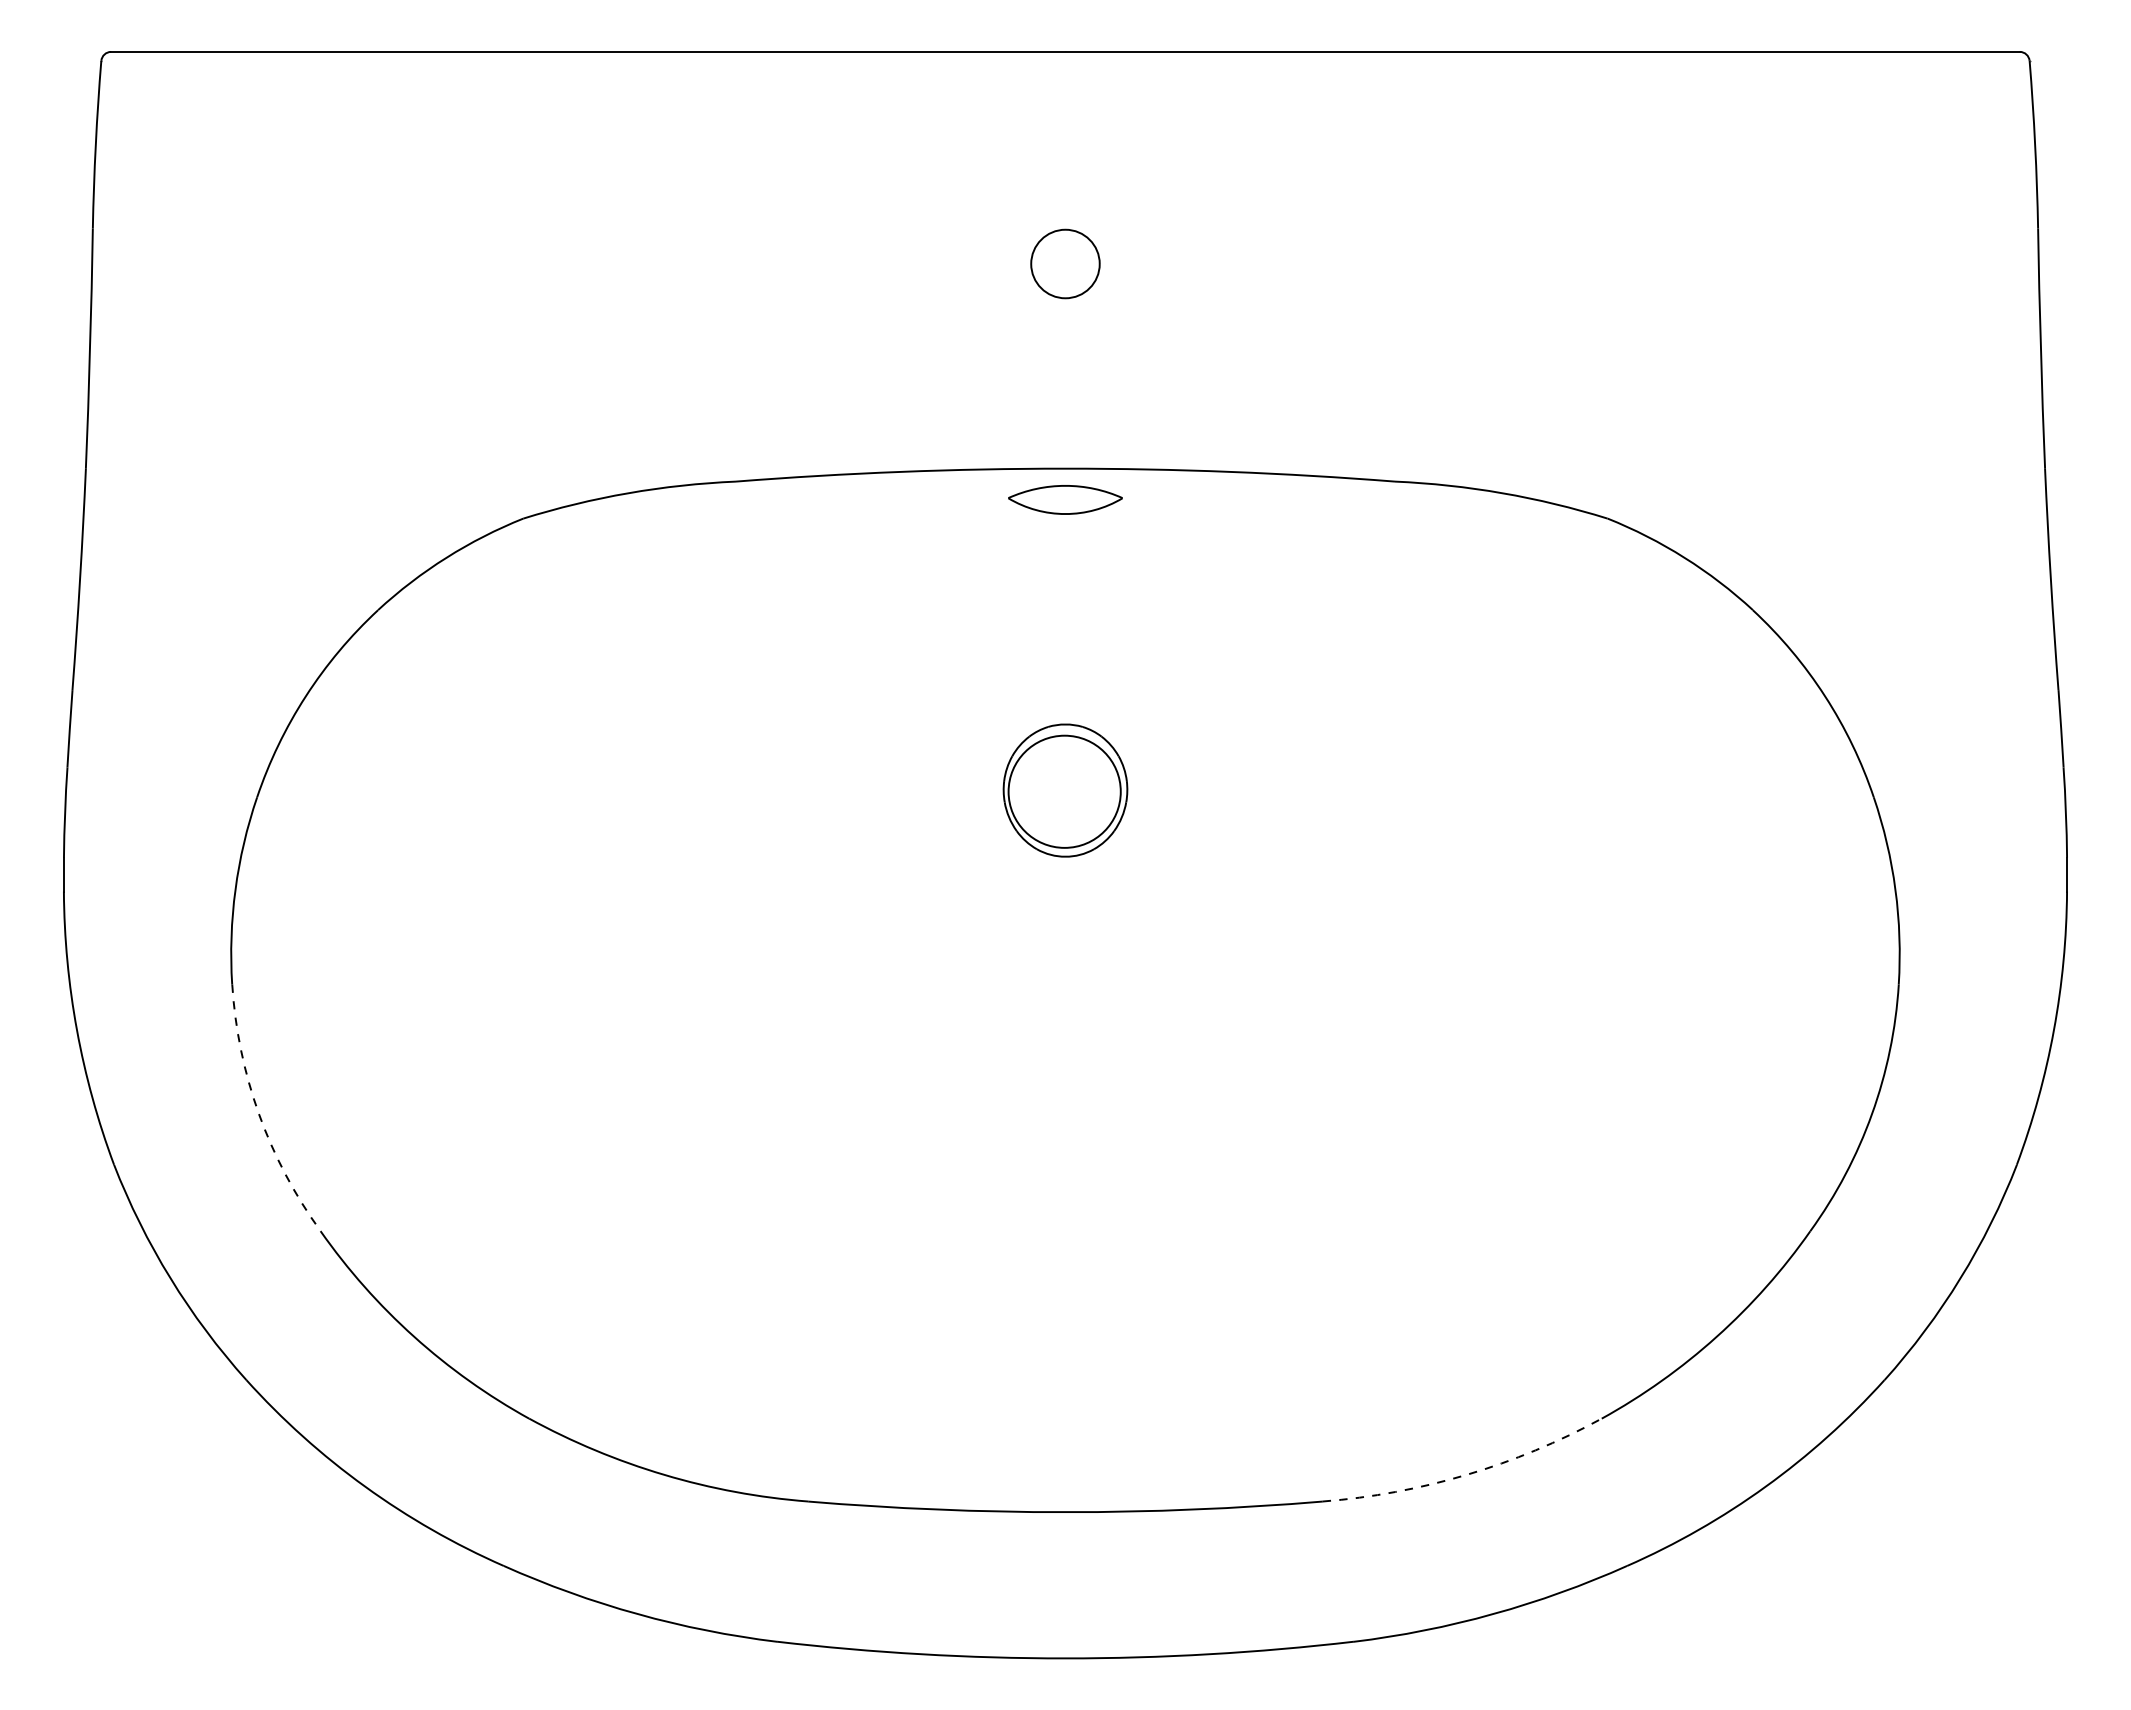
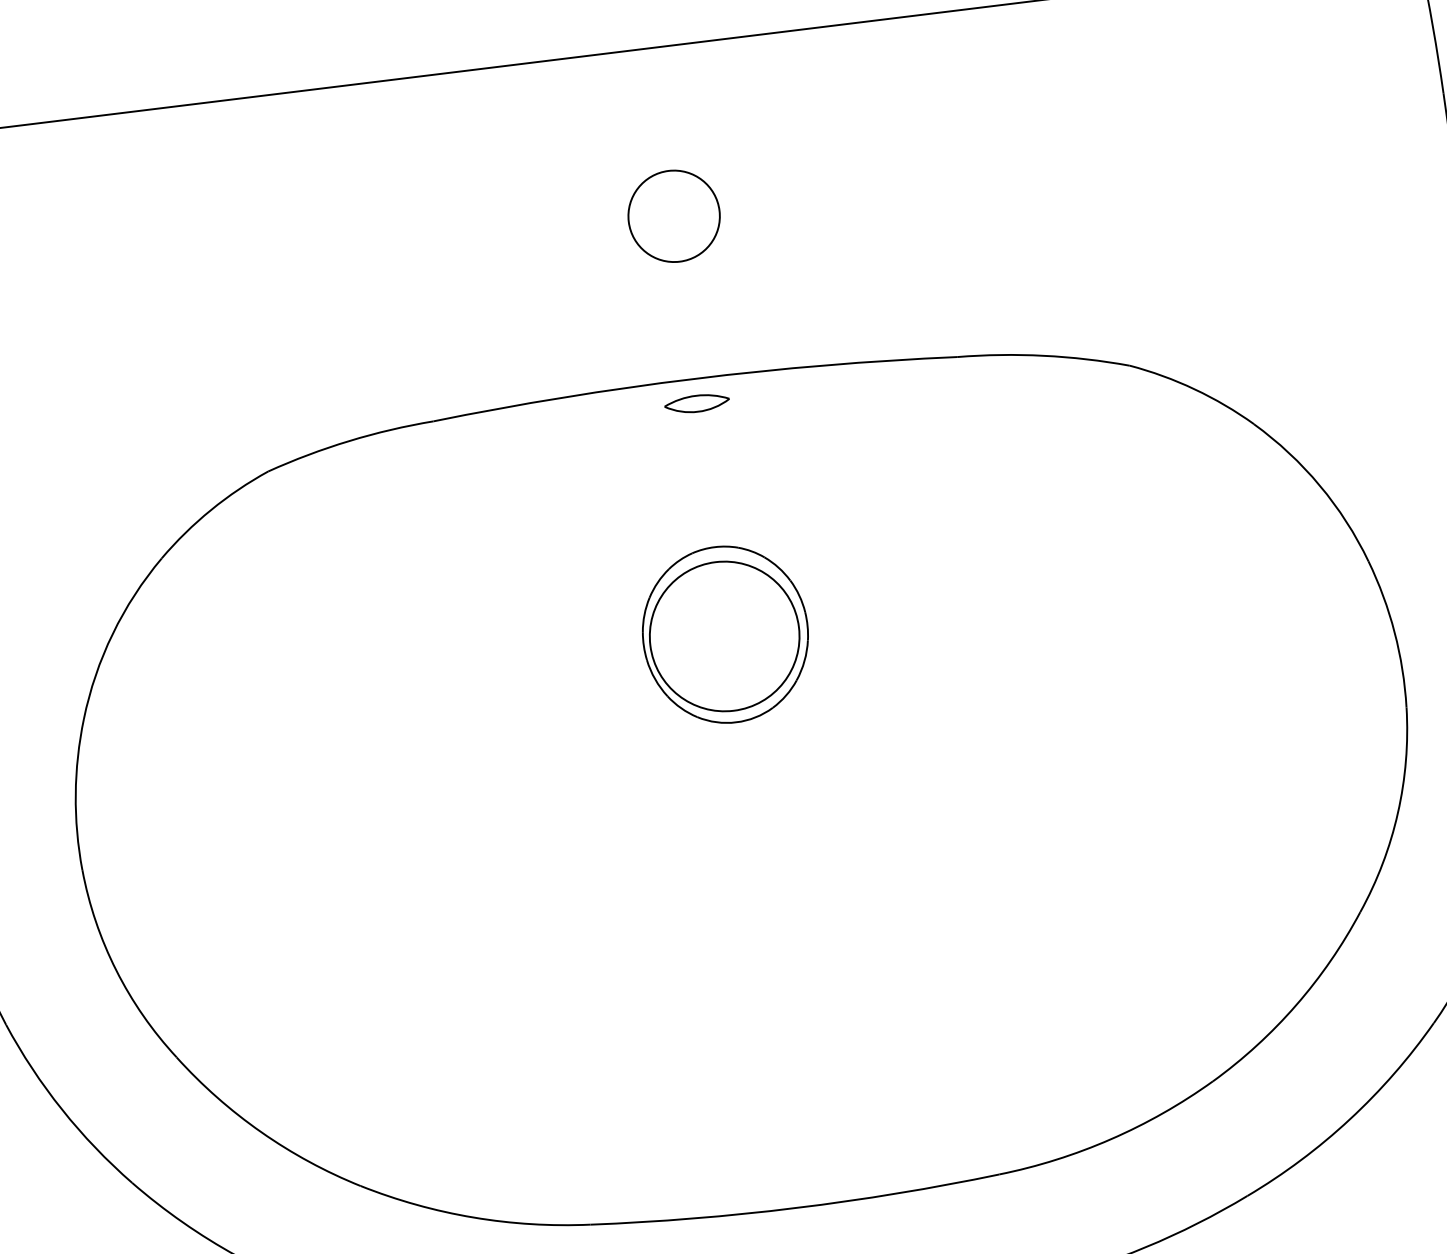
circle: (1065, 263) -> (674, 215), size x1.67
part: (1065, 499) -> (697, 403), size x0.71
part: (1065, 790) -> (725, 634), size x1.67
arc: (259, 1114) -> (116, 970), dashed -> solid
arc: (1466, 1474) -> (1110, 1138), dashed -> solid

